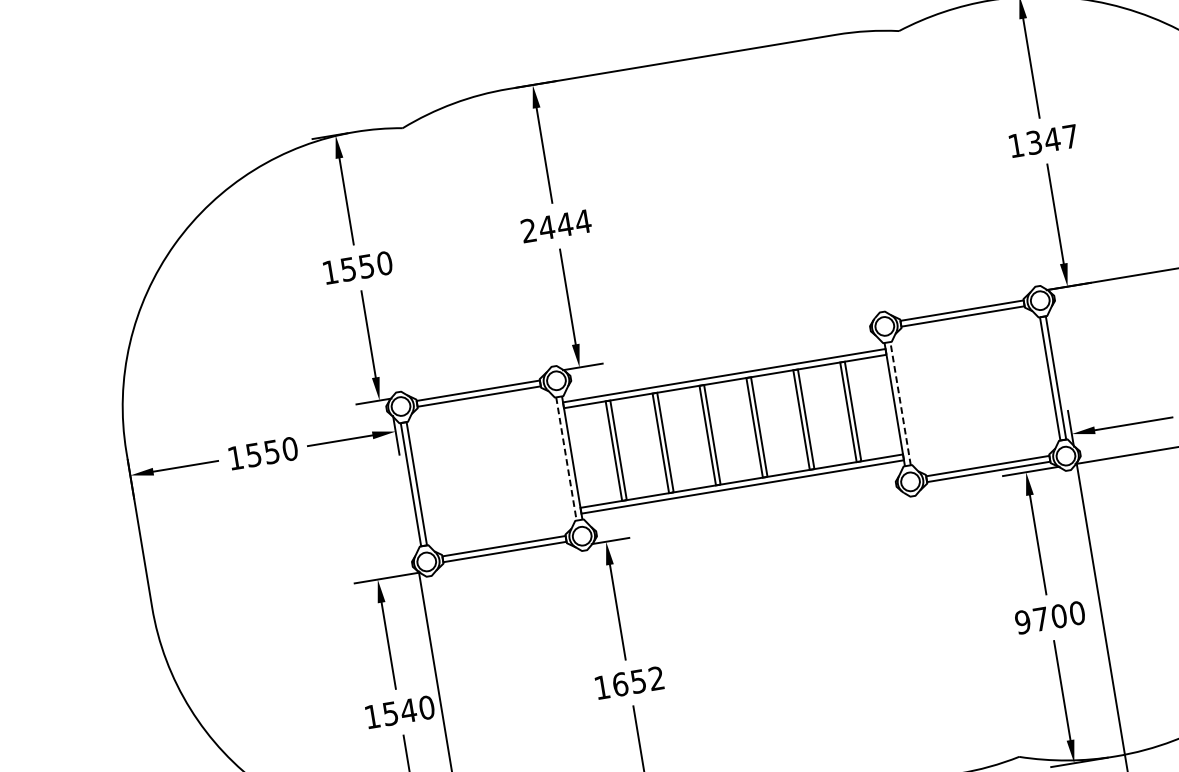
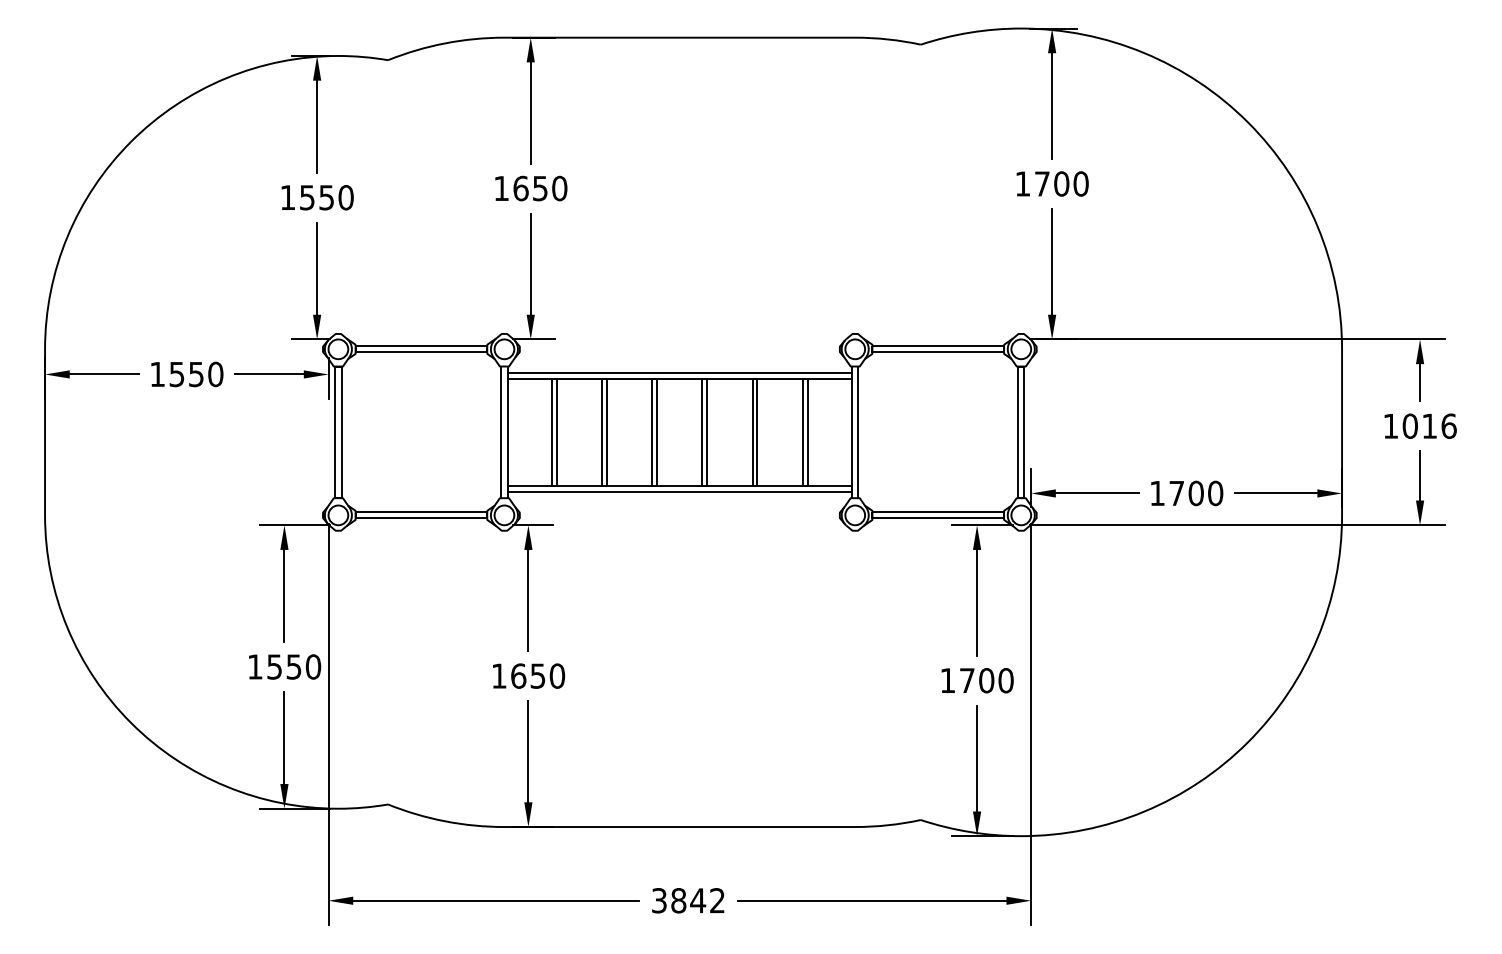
text: (1052, 139) -> (1061, 183), 1347 -> 1700
text: (555, 226) -> (530, 188), 2444 -> 1650
line: (900, 403) -> (858, 432), dashed -> solid
line: (566, 459) -> (501, 432), dashed -> solid
text: (1022, 622) -> (947, 680), 9700 -> 1700
text: (656, 677) -> (557, 675), 1652 -> 1650
text: (409, 710) -> (294, 666), 1540 -> 1550

